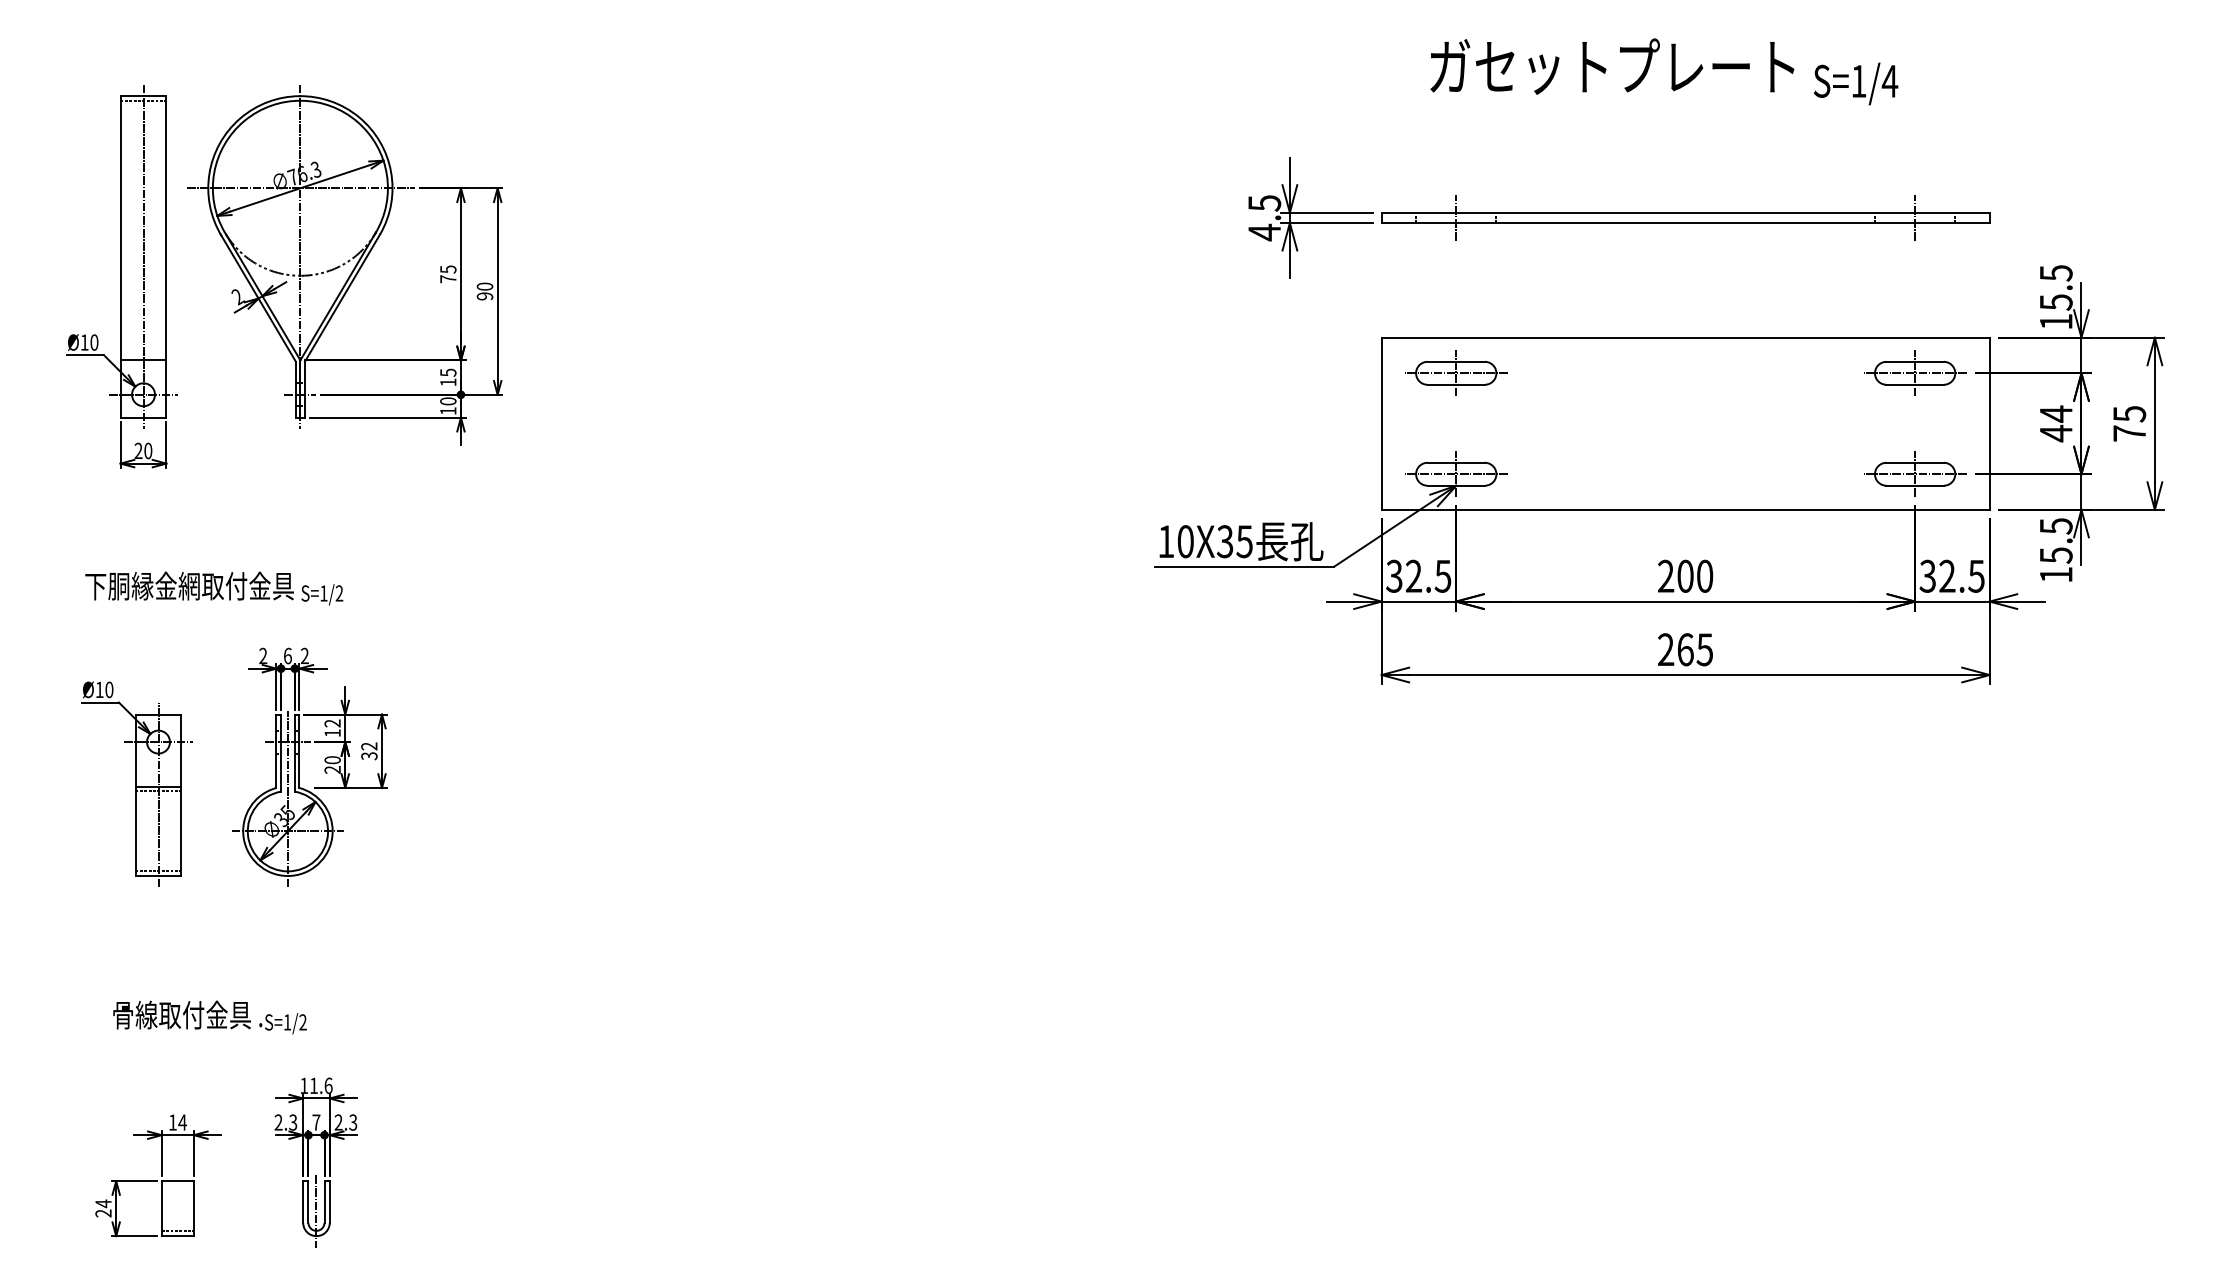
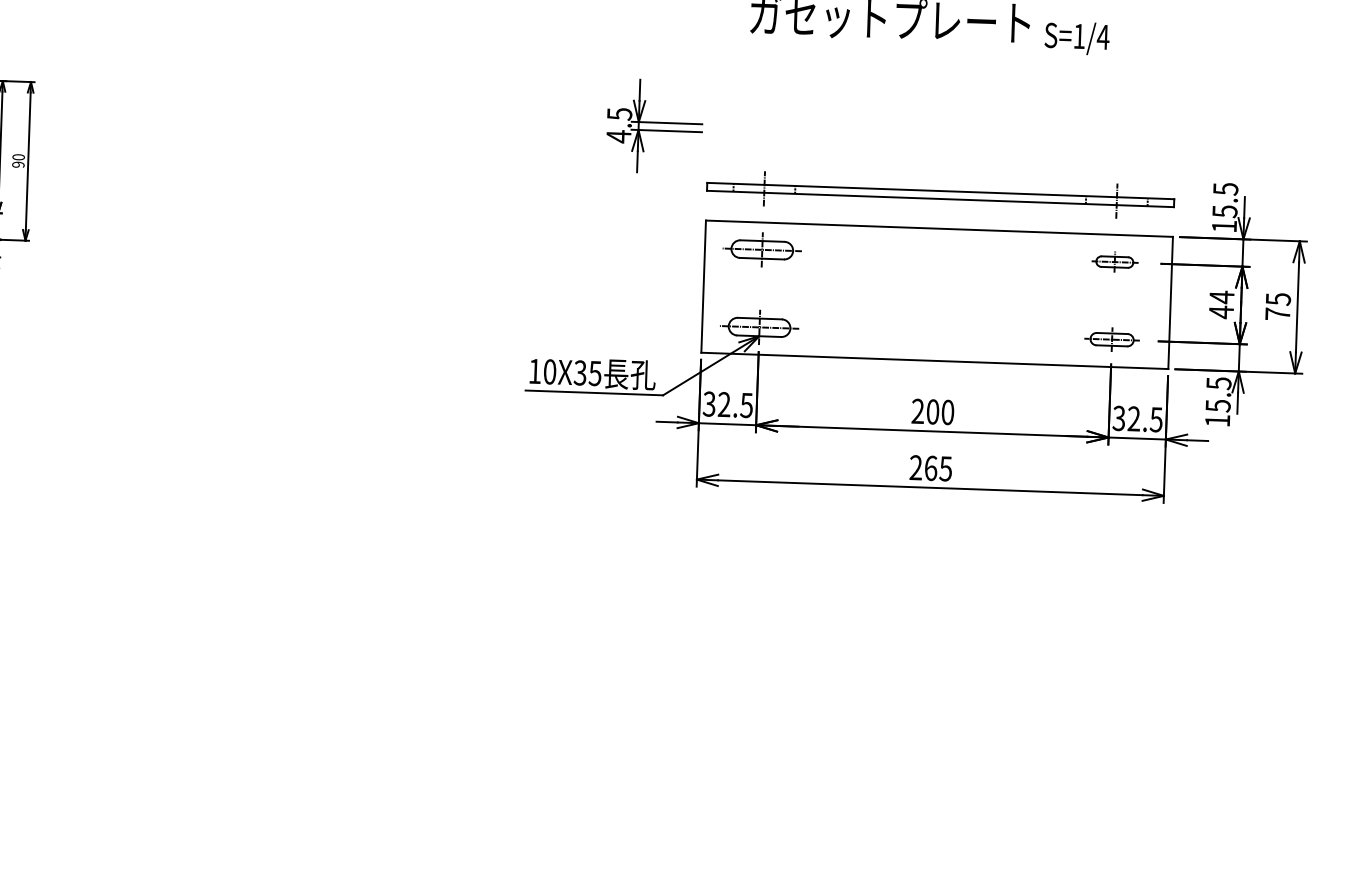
part: (1685, 217) -> (940, 194), moved
part: (1915, 372) -> (1115, 261), size x0.6
part: (1915, 473) -> (1112, 339), size x0.7

